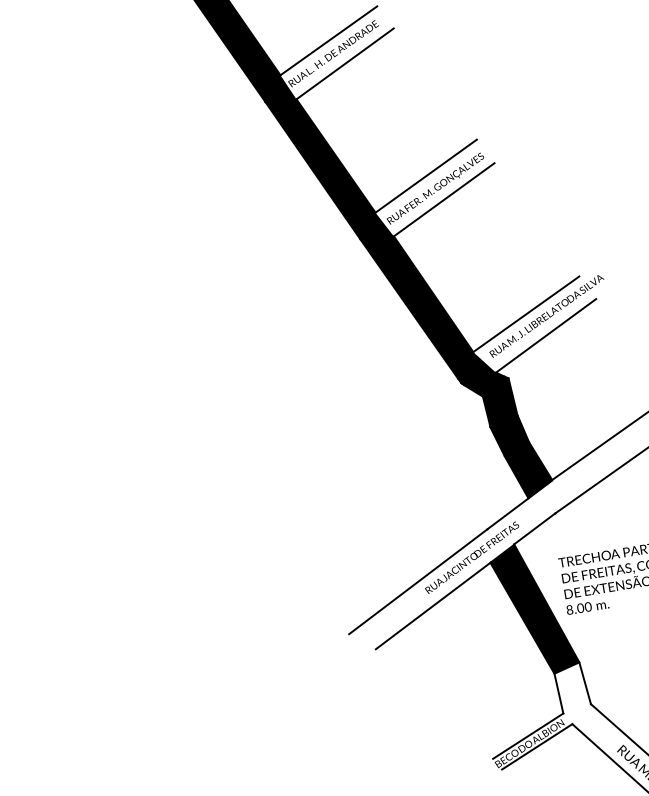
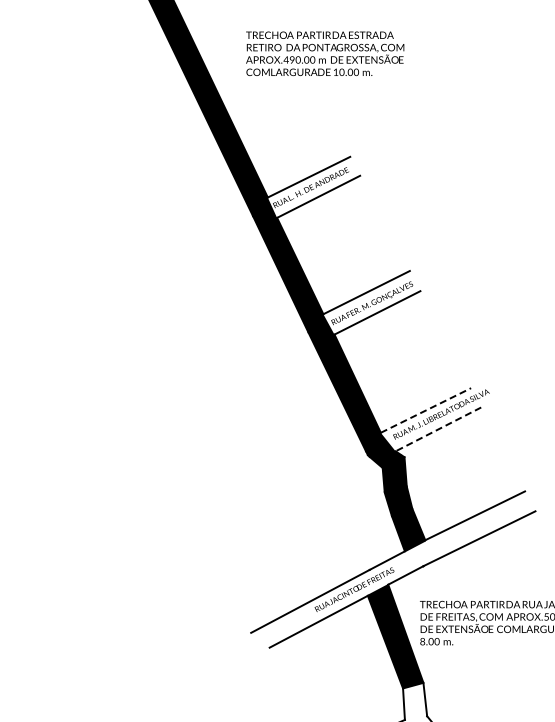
line: (526, 314) -> (426, 410), solid -> dashed
line: (544, 336) -> (437, 429), solid -> dashed

